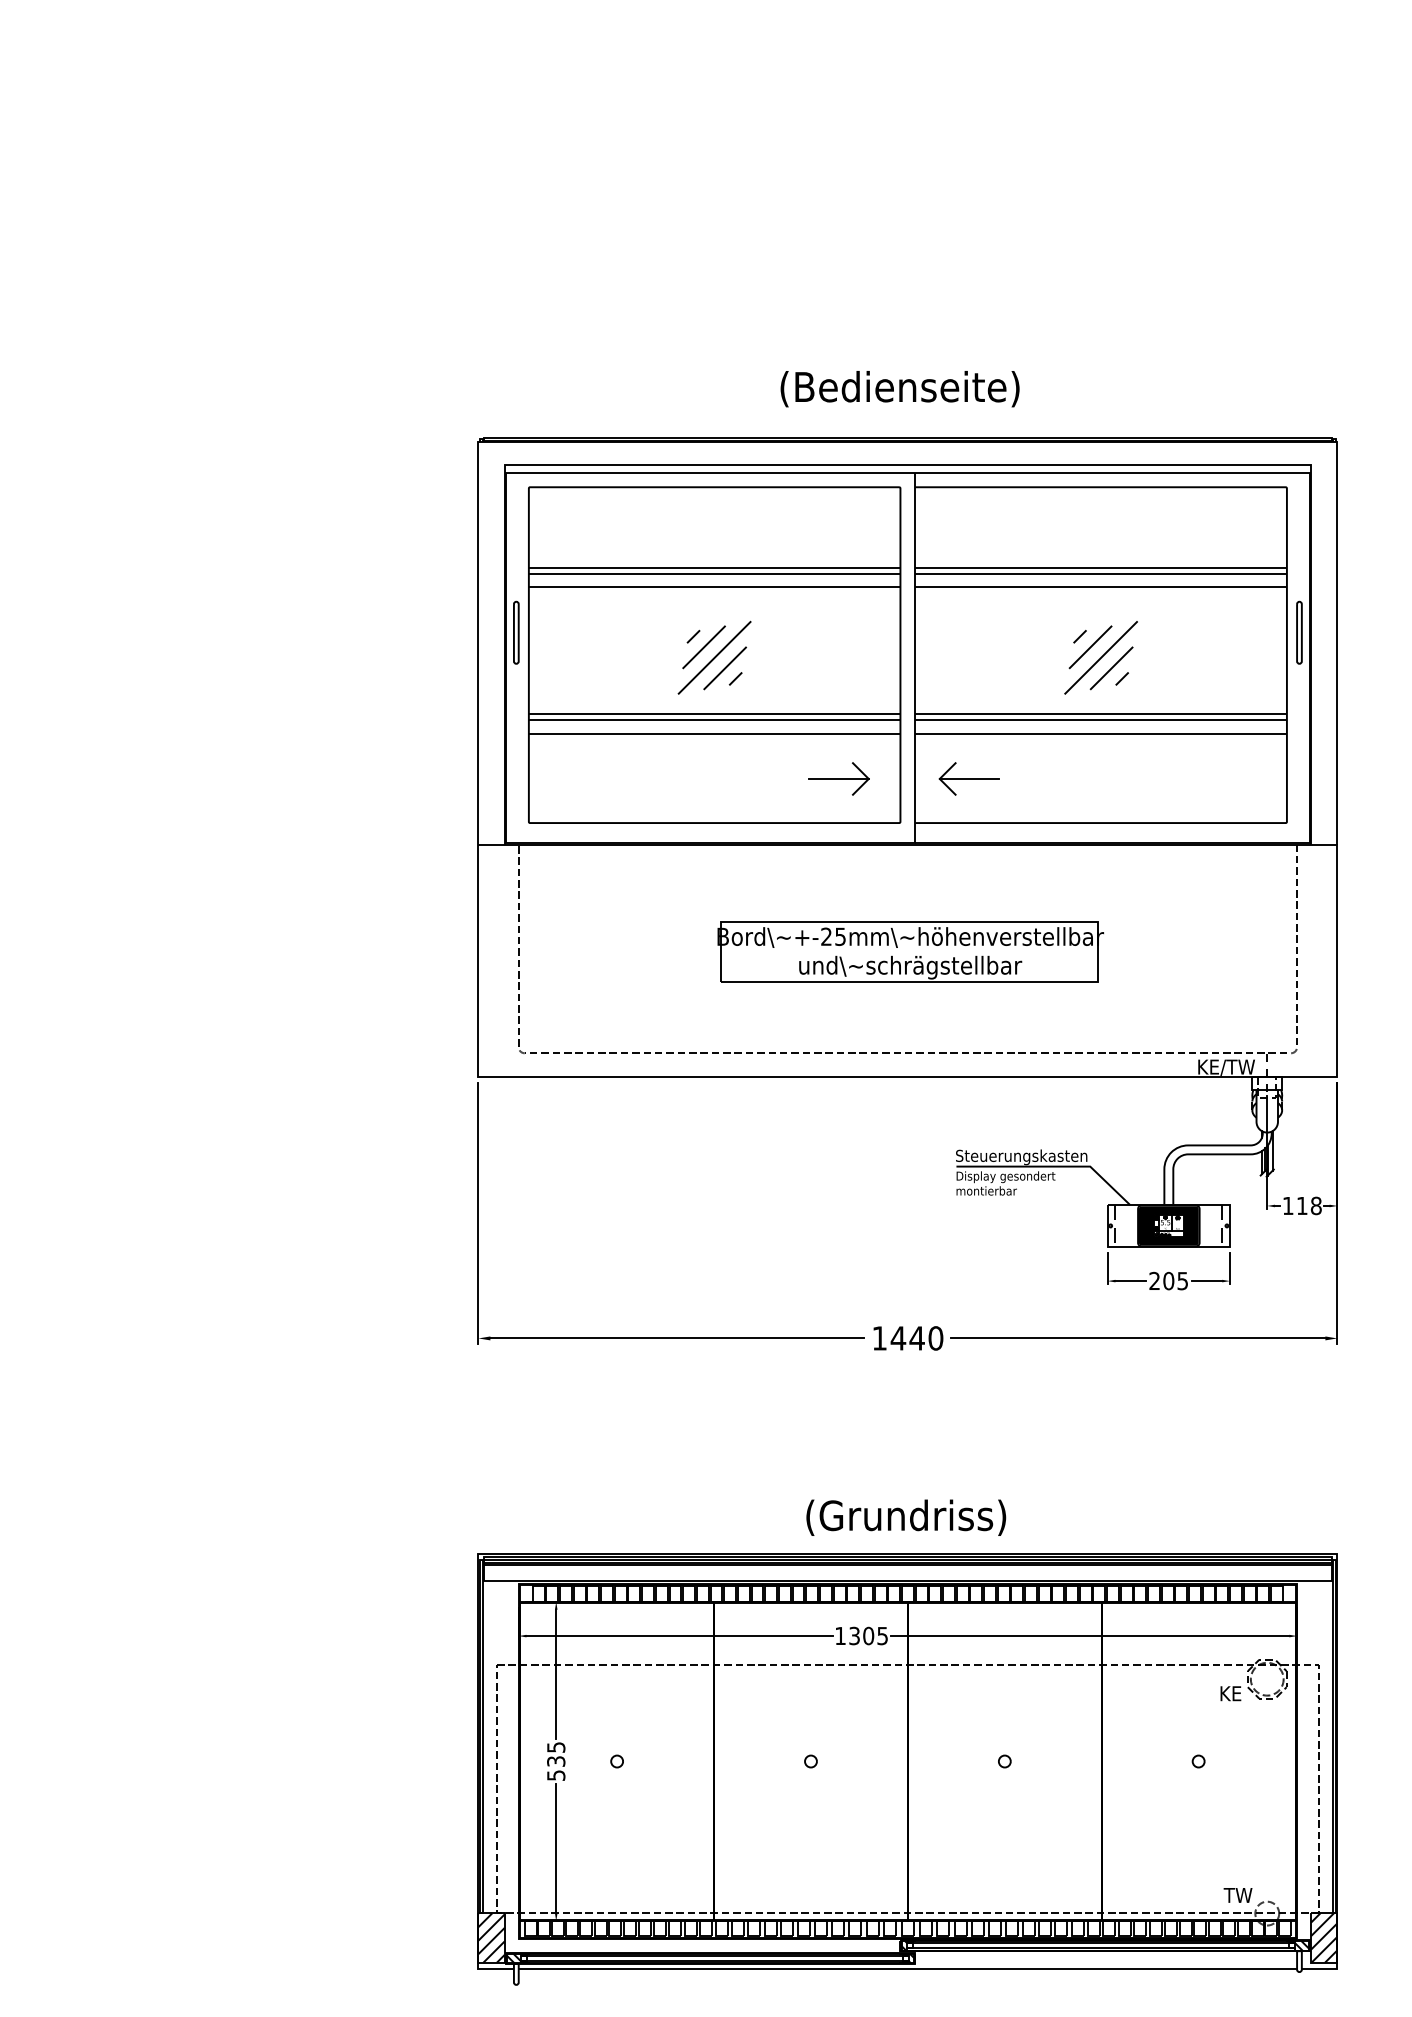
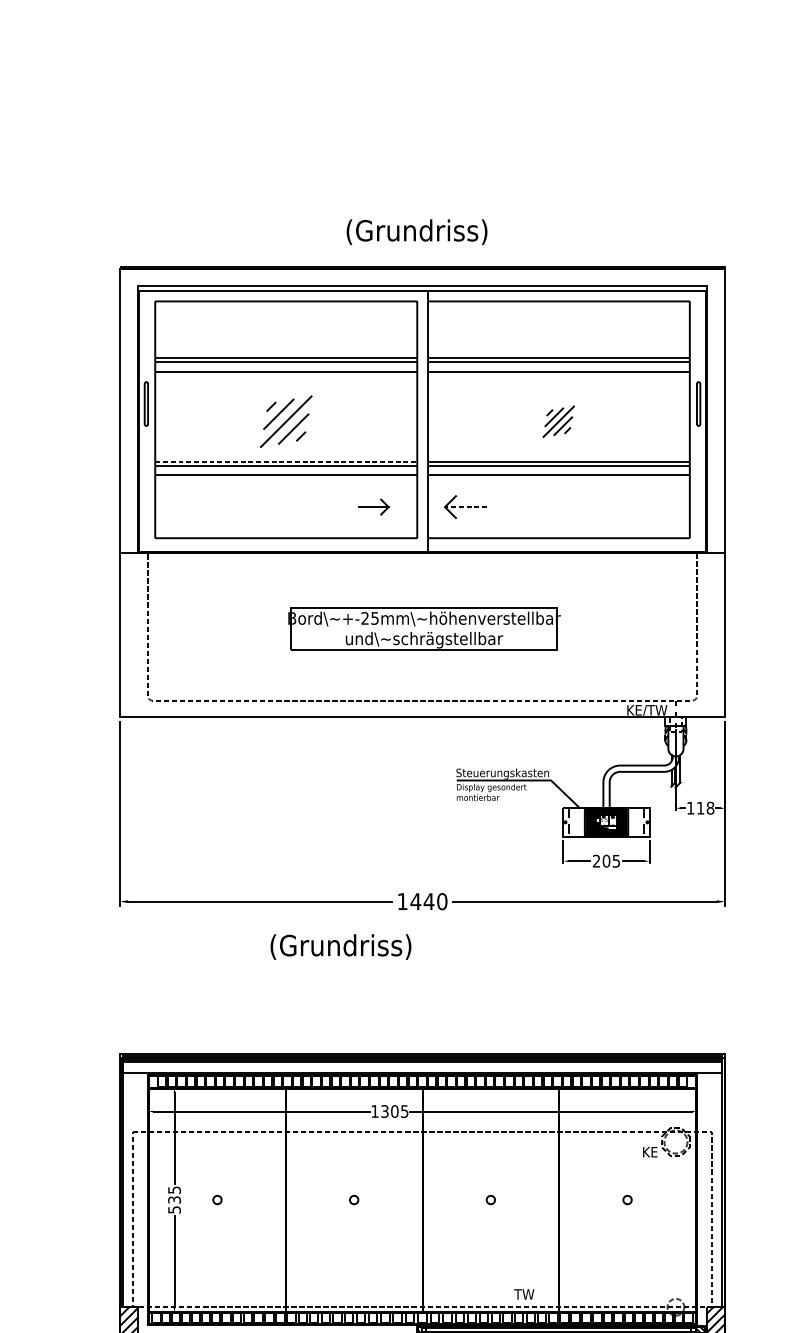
text: (899, 389) -> (416, 232), (Bedienseite) -> (Grundriss)
part: (1100, 657) -> (558, 421), size x0.6
line: (714, 714) -> (286, 461), solid -> dashed
part: (838, 778) -> (373, 506), size x0.7
line: (969, 778) -> (465, 506), solid -> dashed
text: (906, 1517) -> (341, 946), moved
text: (1237, 1895) -> (523, 1294), moved

